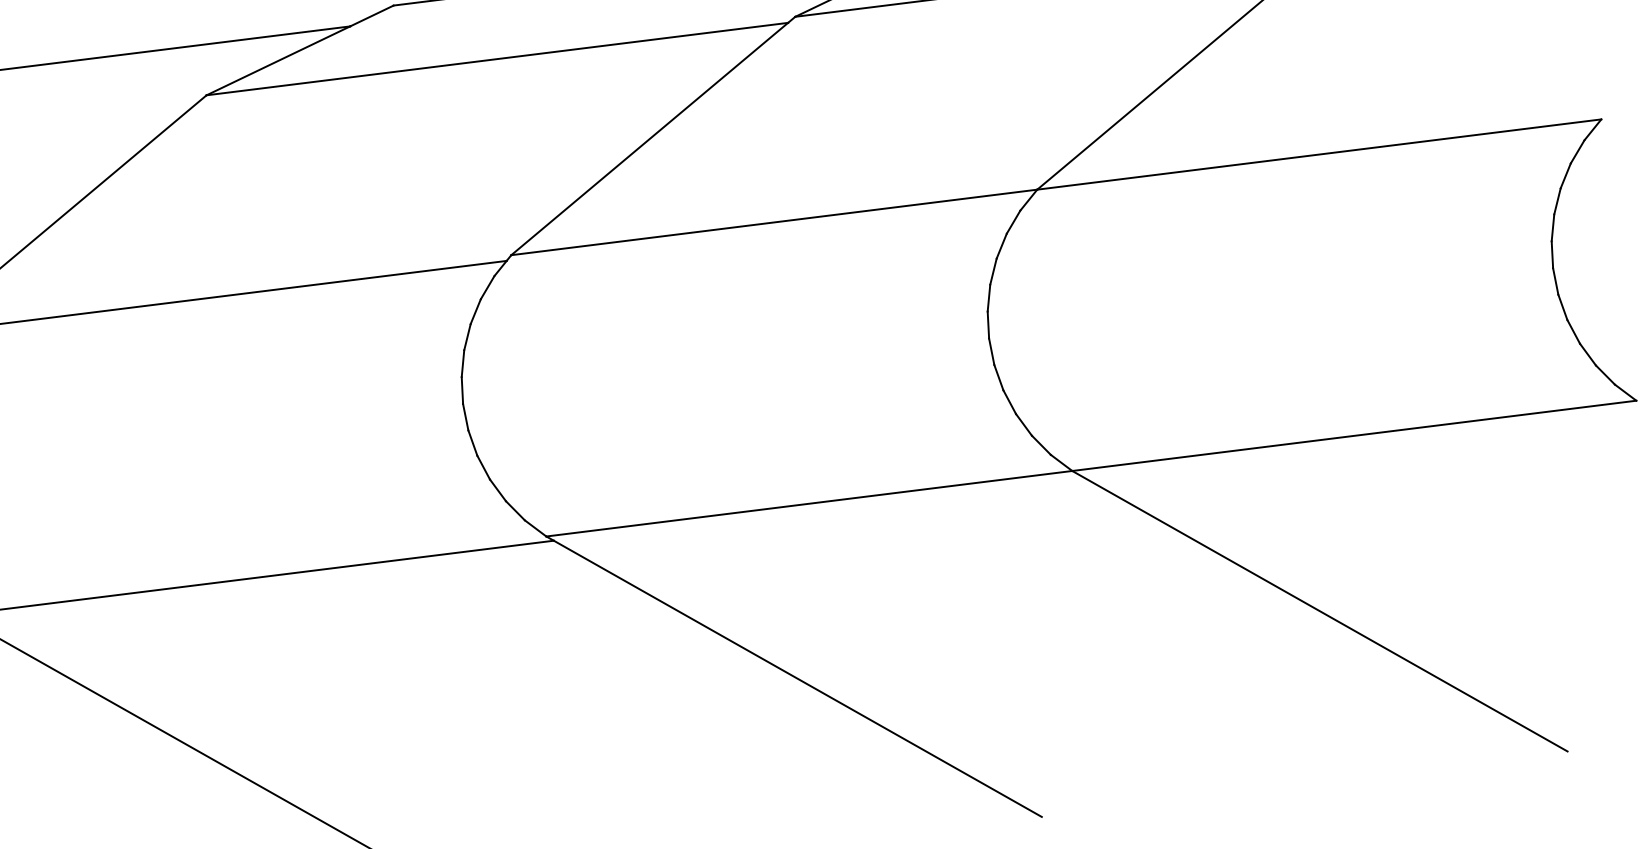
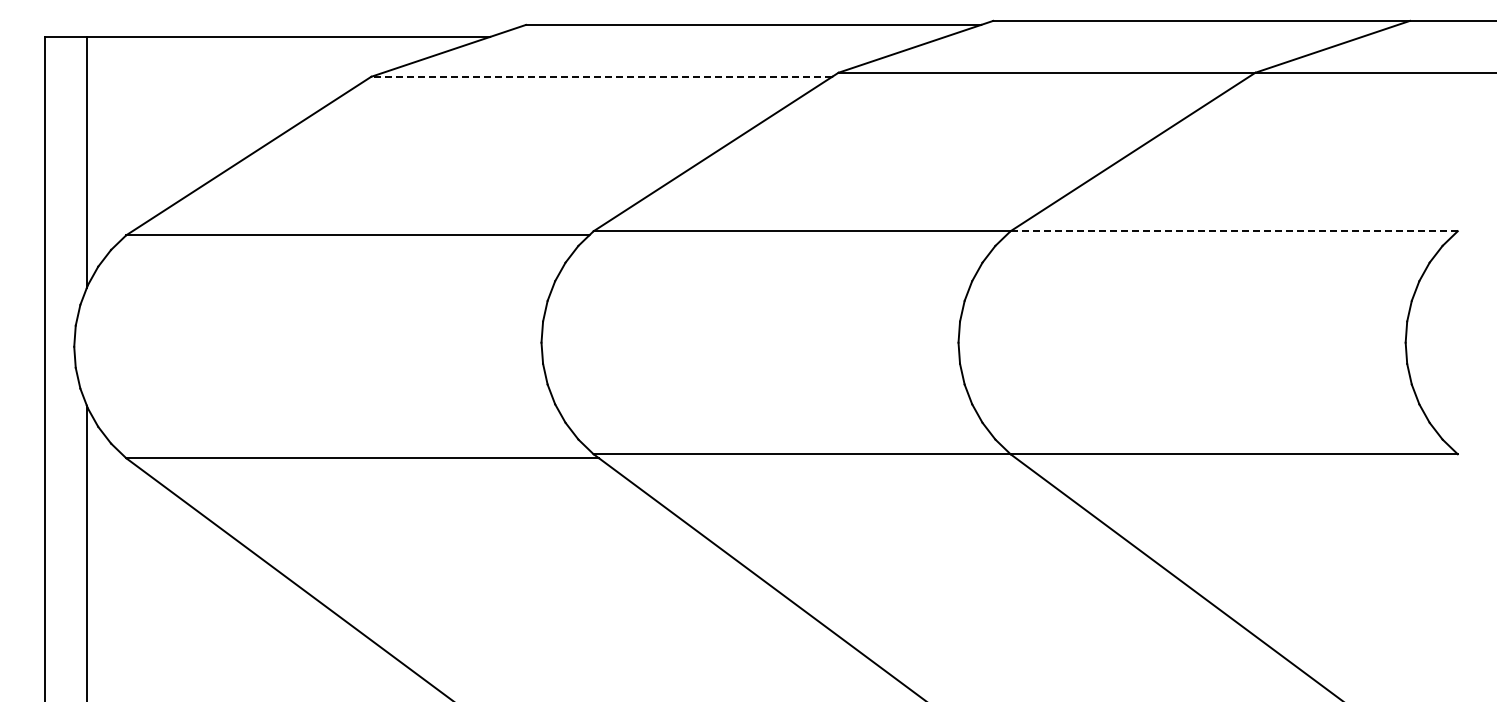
line: (496, 58) -> (601, 76), solid -> dashed
line: (1319, 154) -> (1234, 231), solid -> dashed

